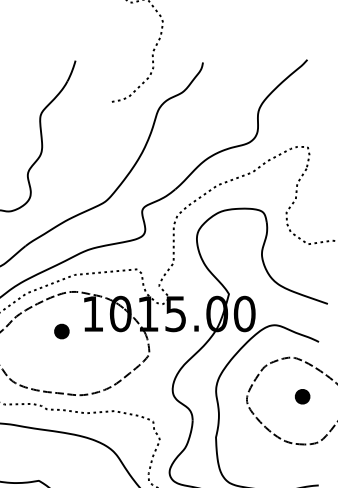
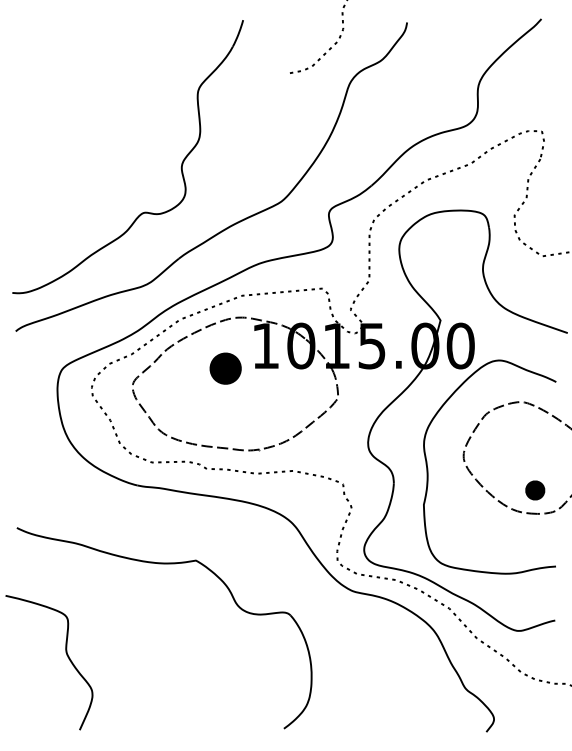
part: (61, 331) -> (225, 368), size x1.6
part: (302, 396) -> (535, 490), moved

